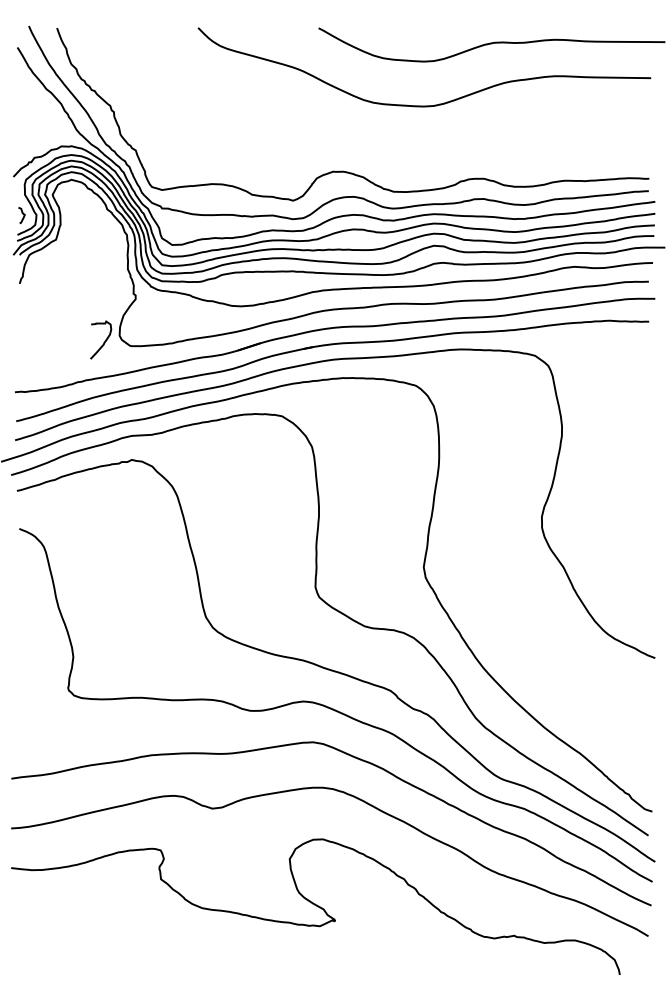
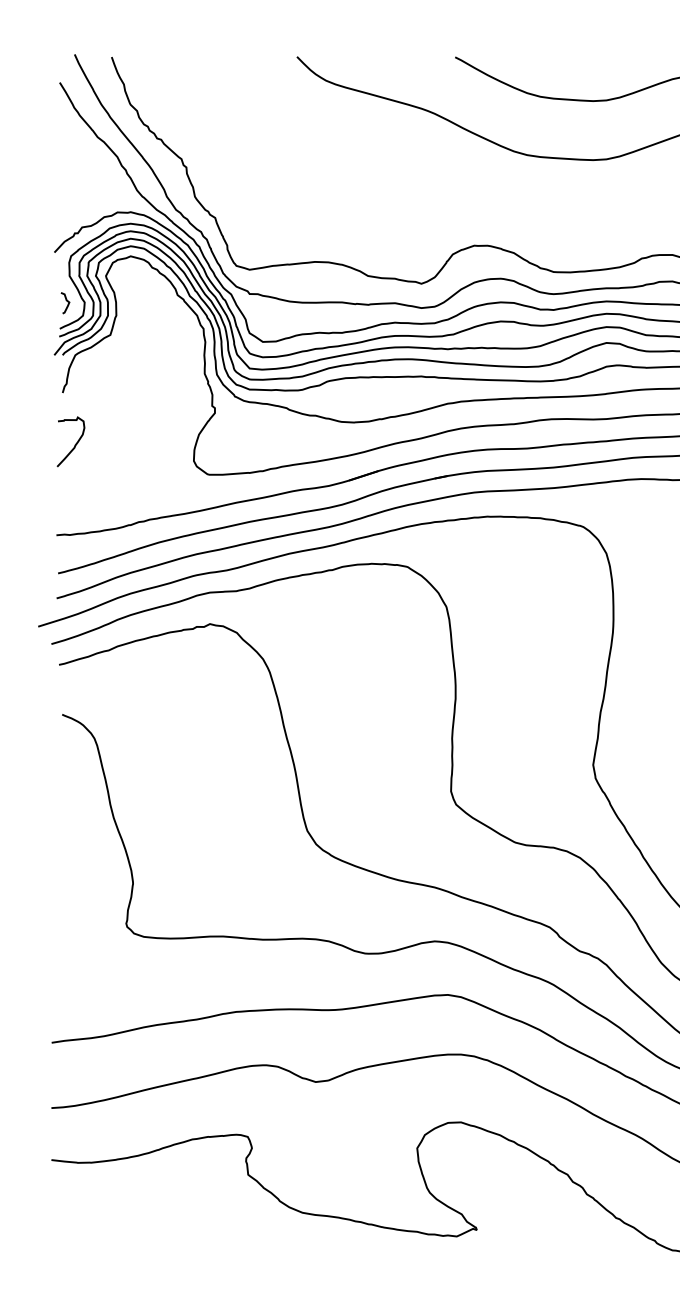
curve: (104, 341) -> (75, 443), moved

